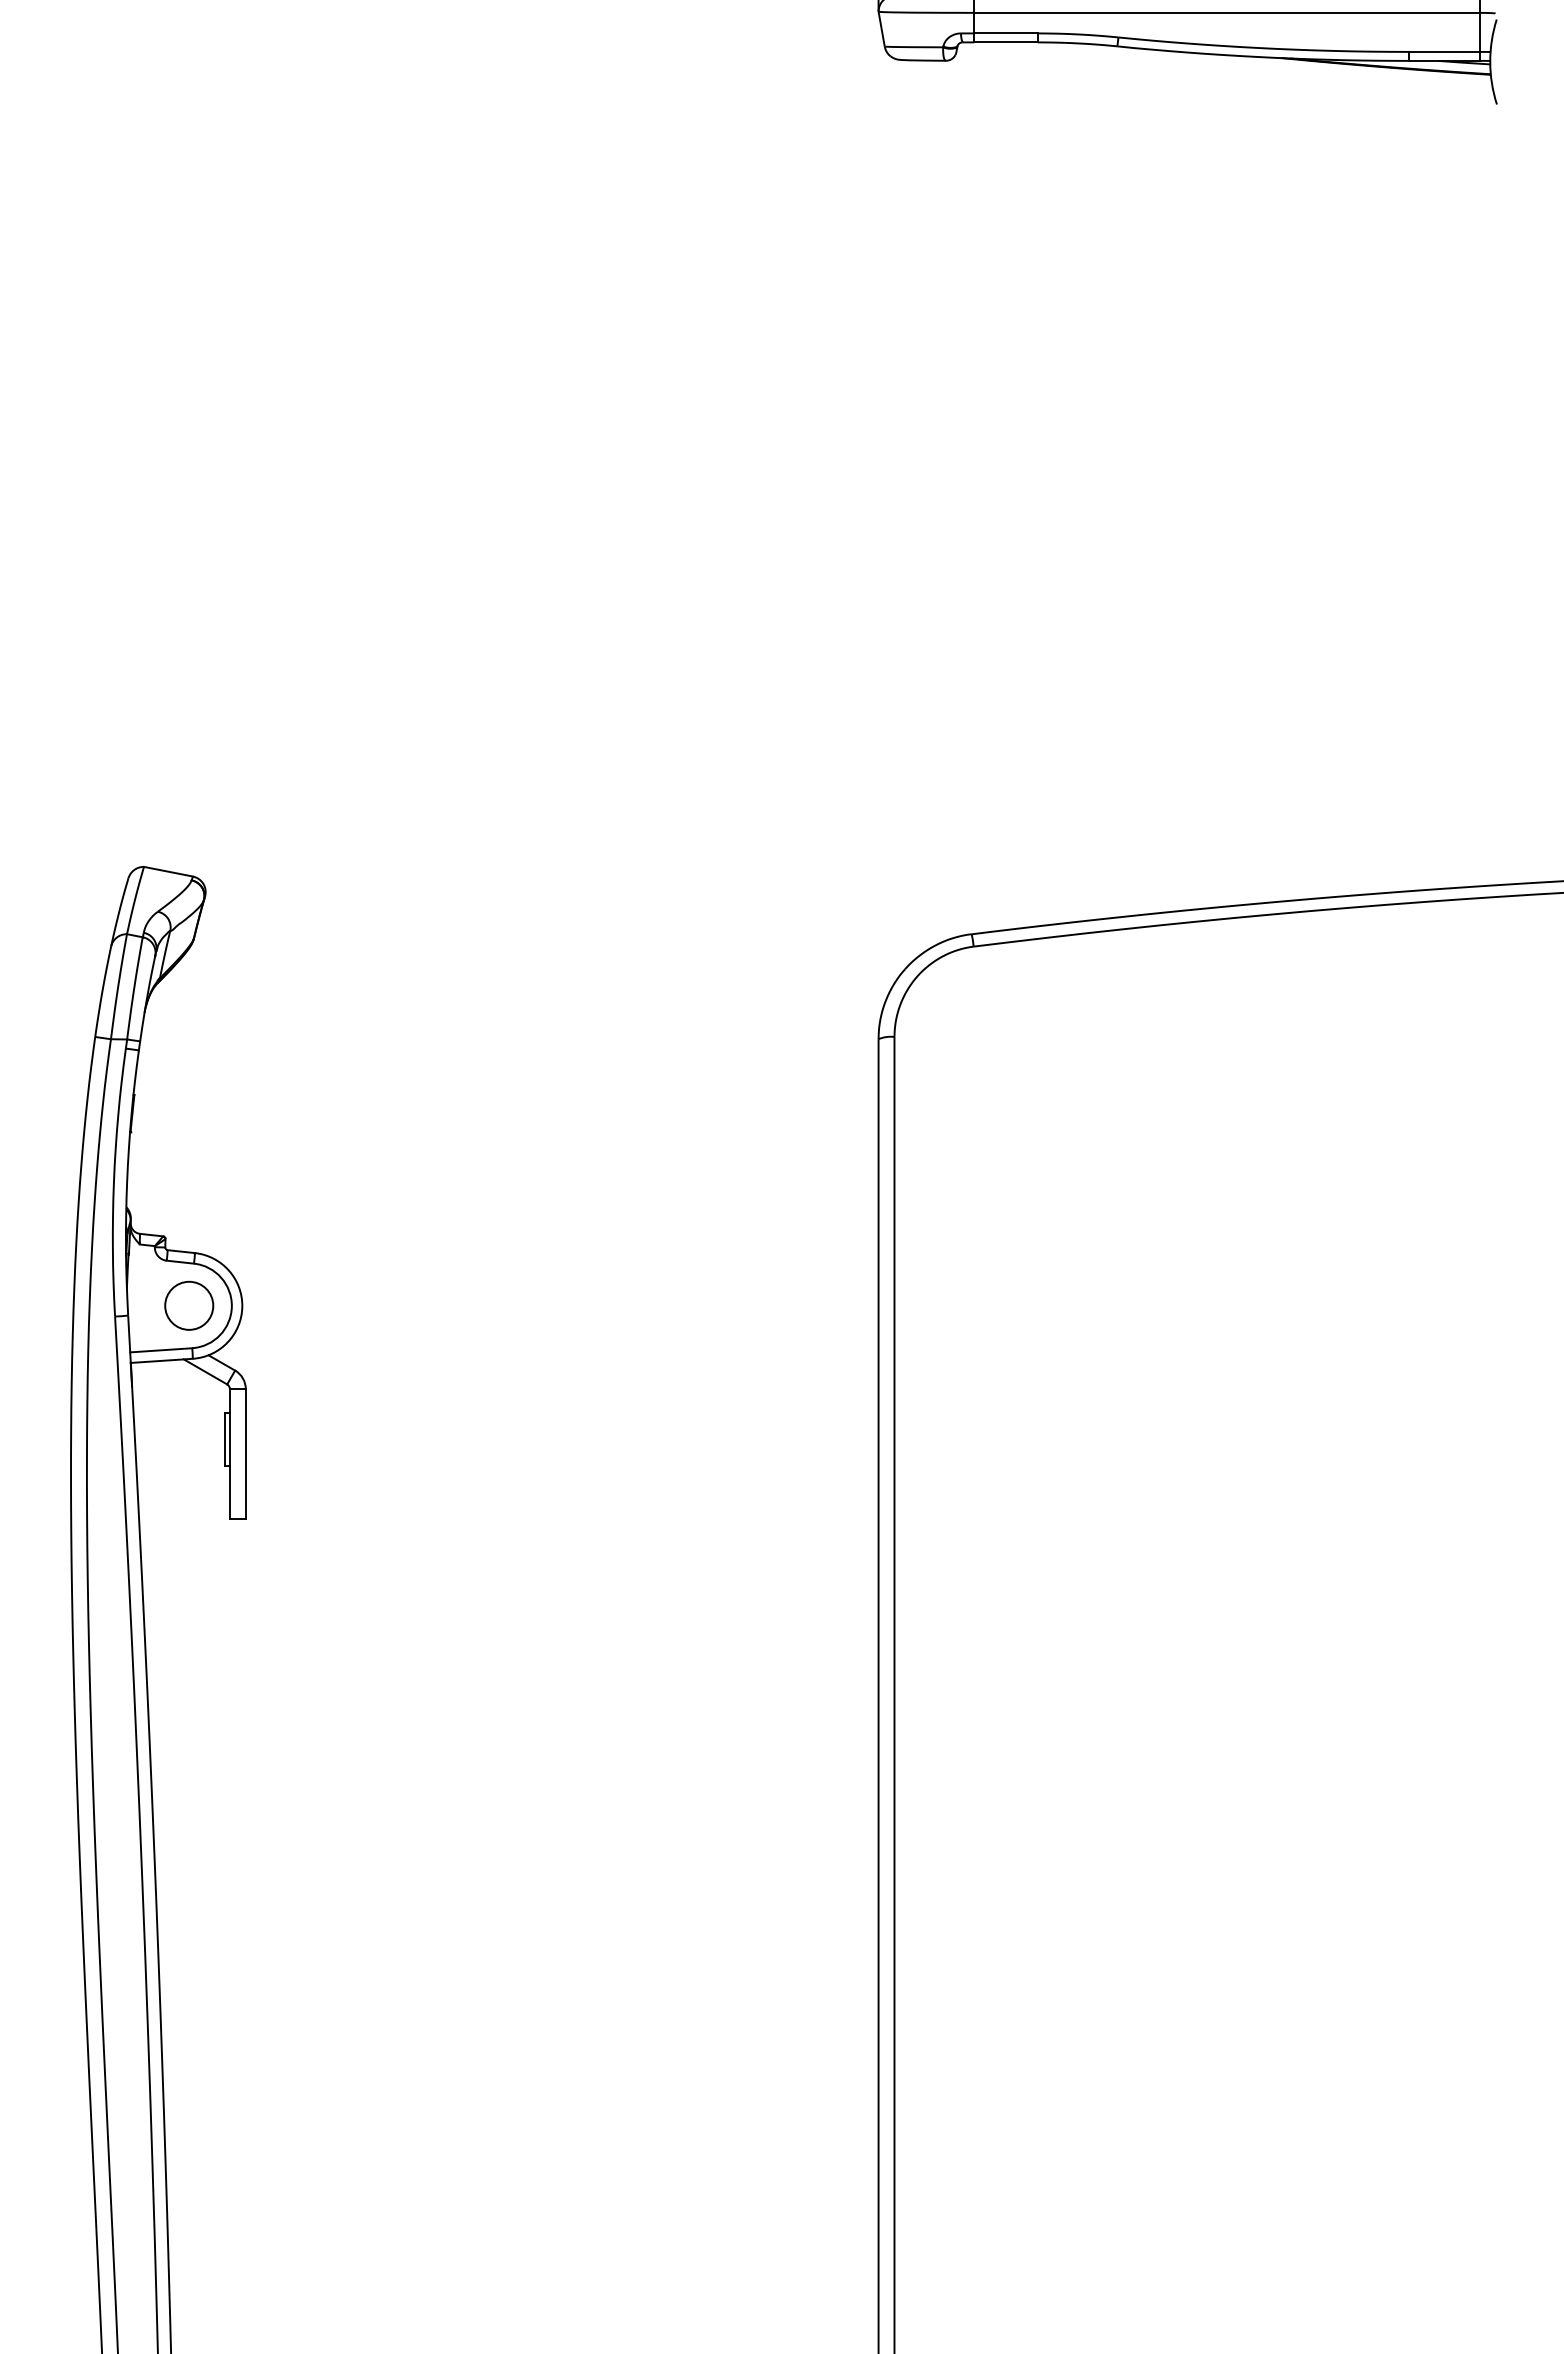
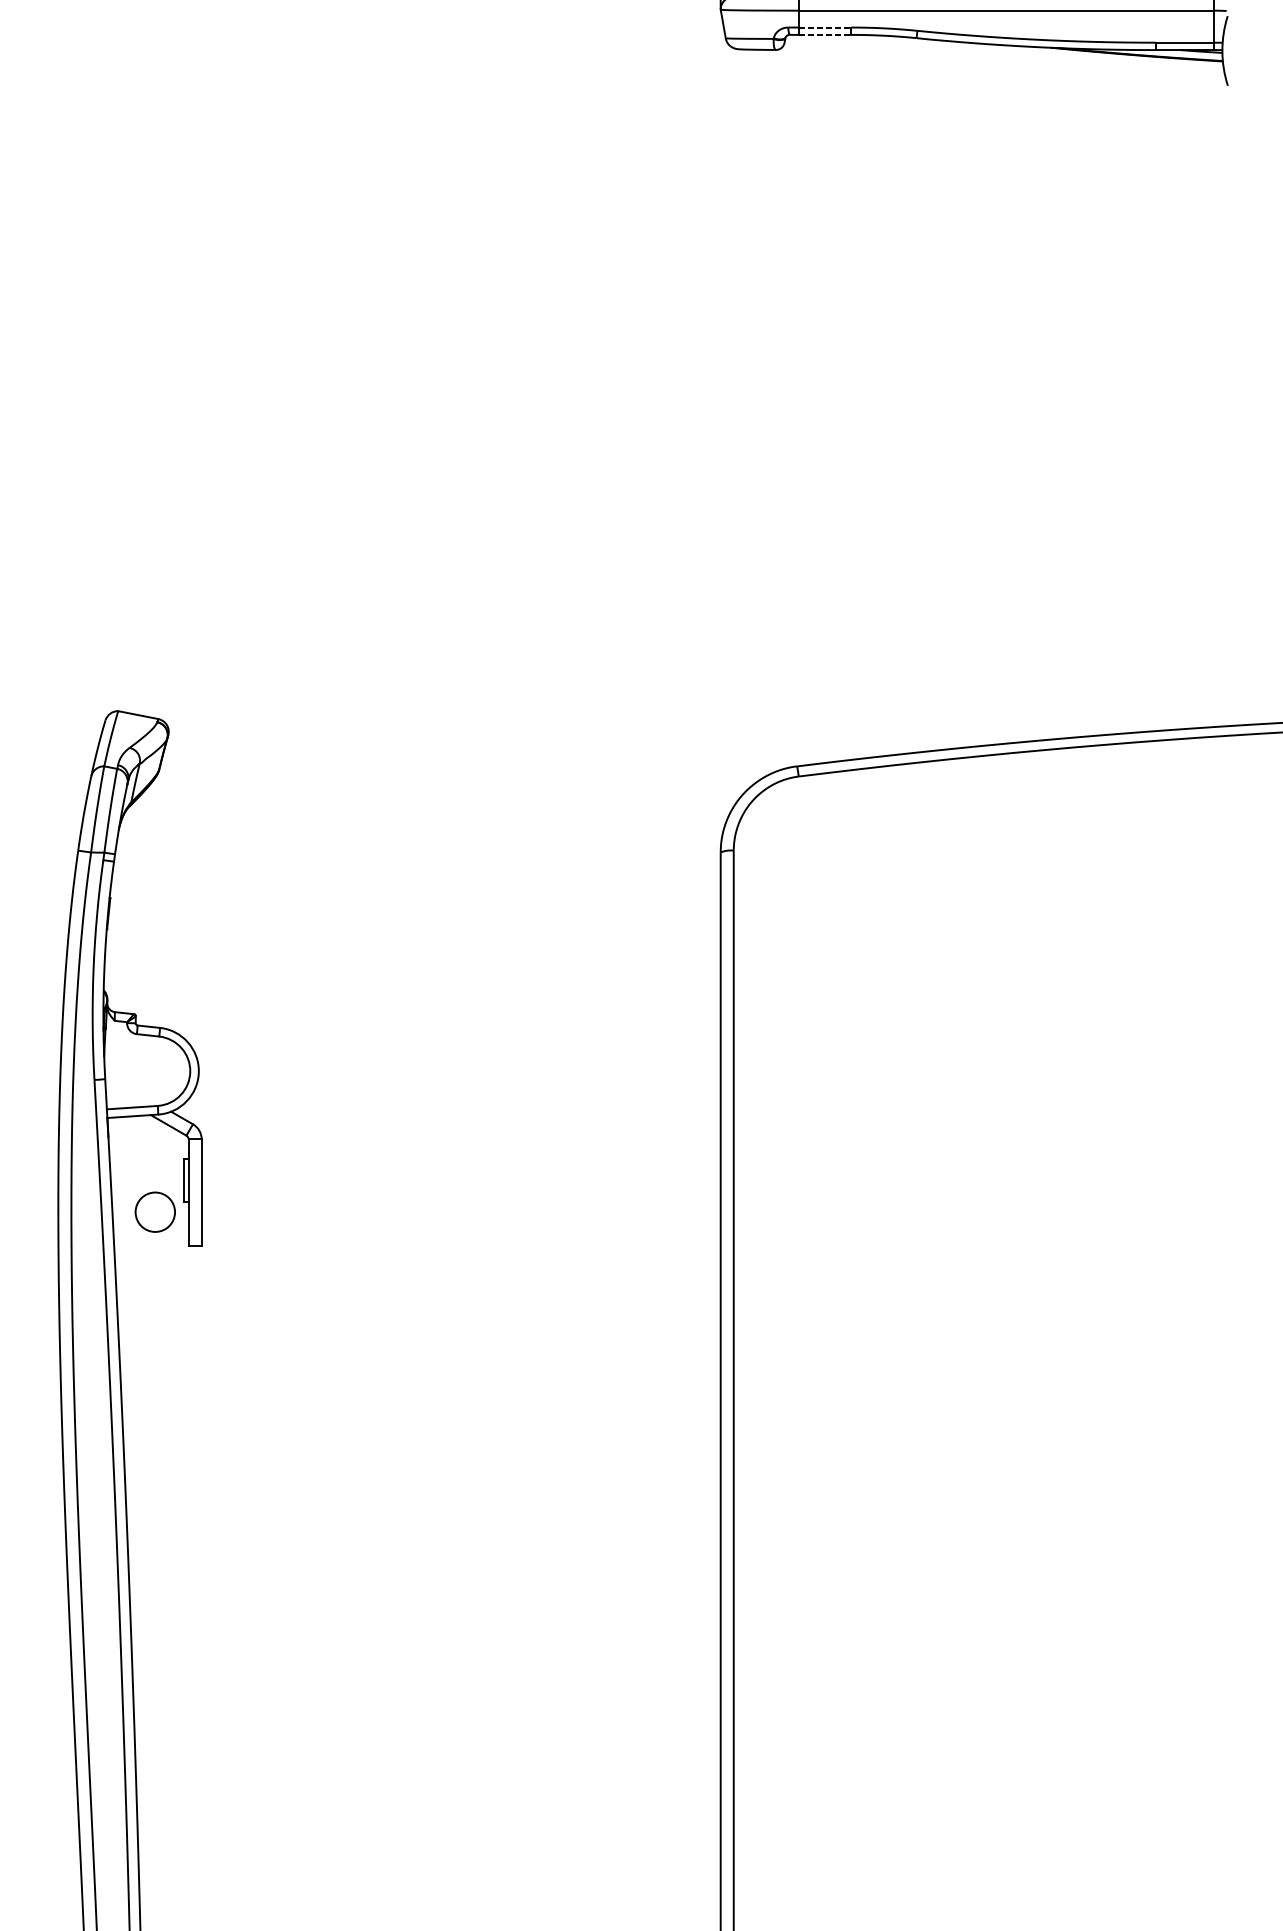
line: (1005, 33) -> (824, 27), solid -> dashed
line: (1005, 42) -> (824, 34), solid -> dashed
circle: (189, 1305) -> (155, 1211), moved

